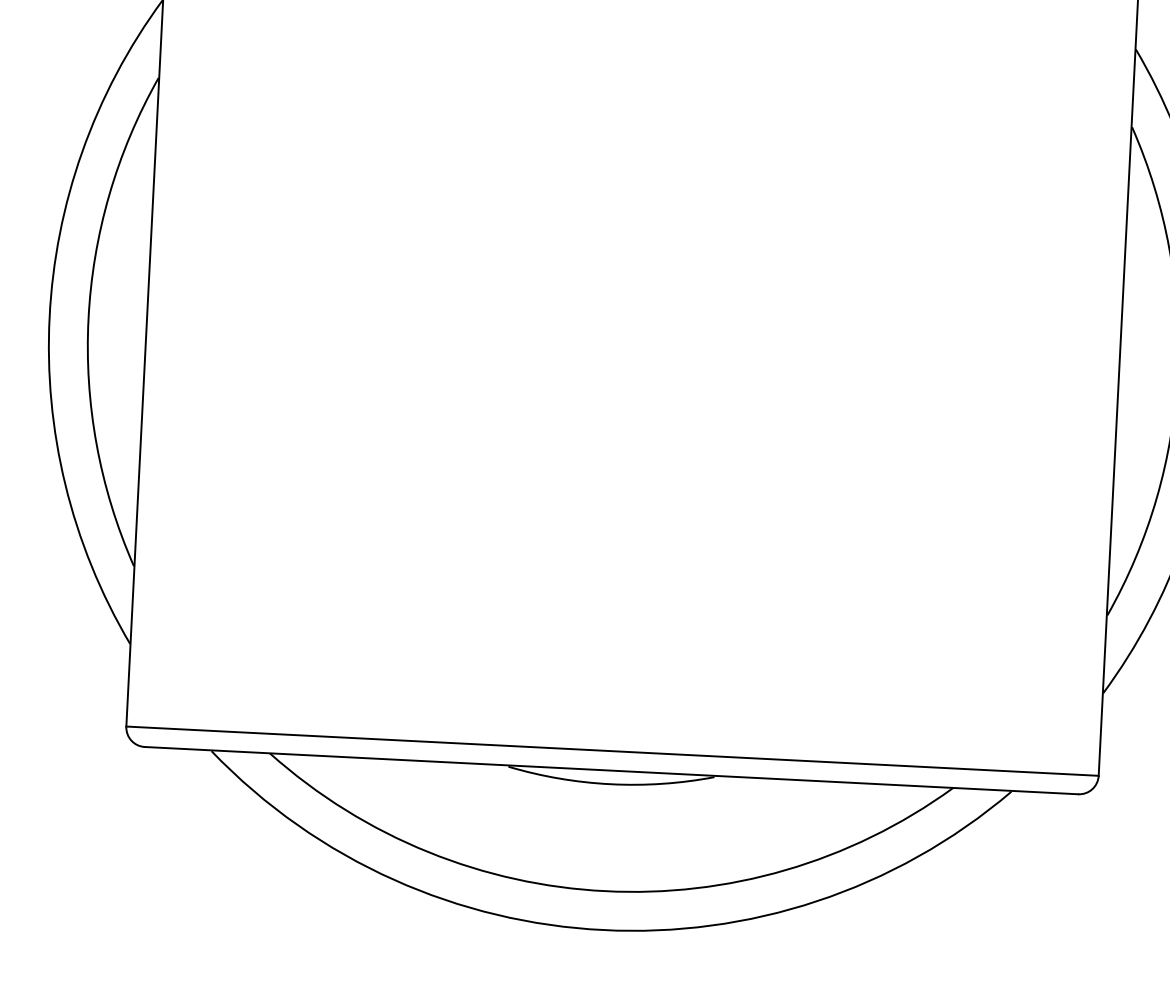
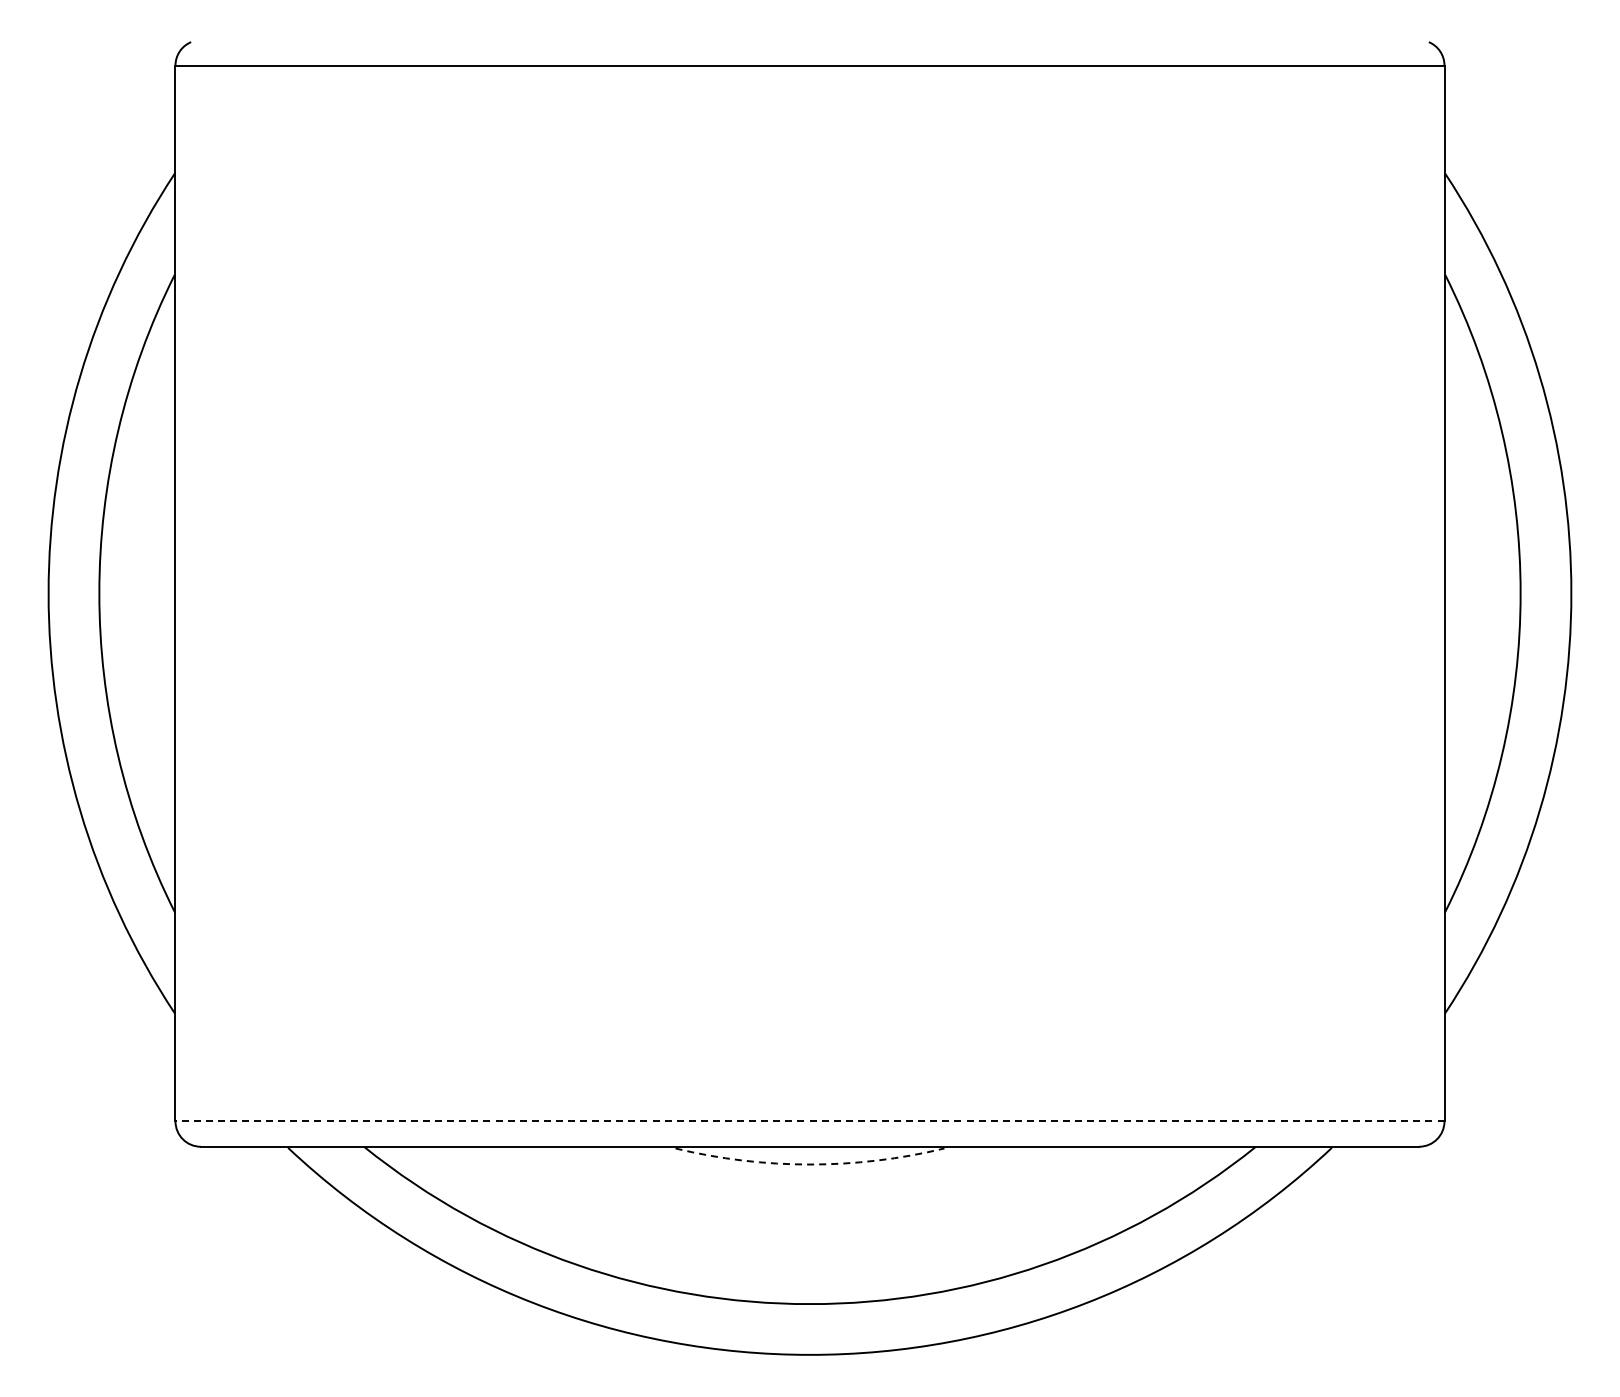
line: (612, 751) -> (809, 1121), solid -> dashed
arc: (610, 784) -> (809, 1164), solid -> dashed

